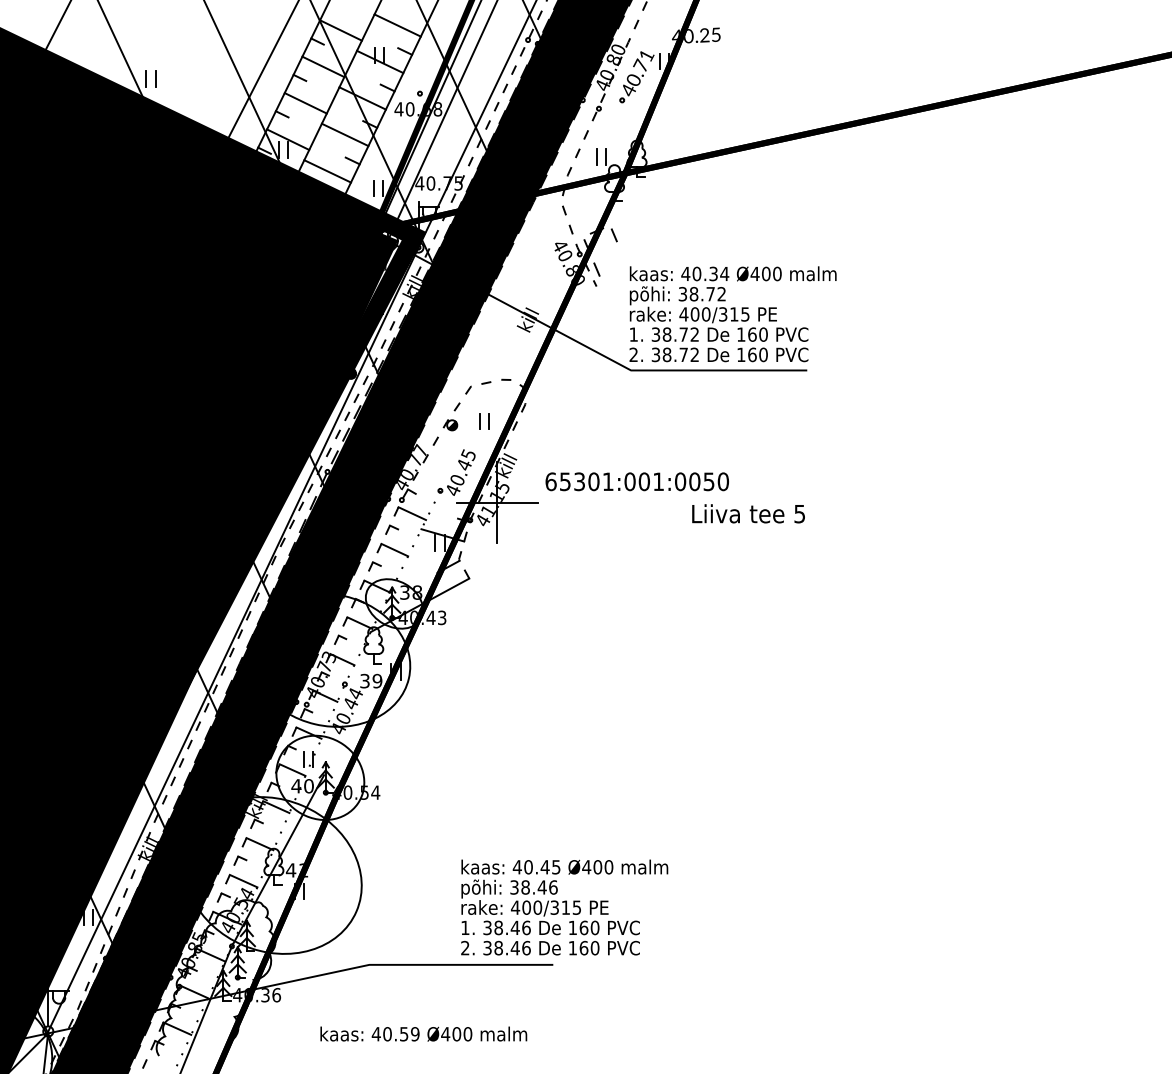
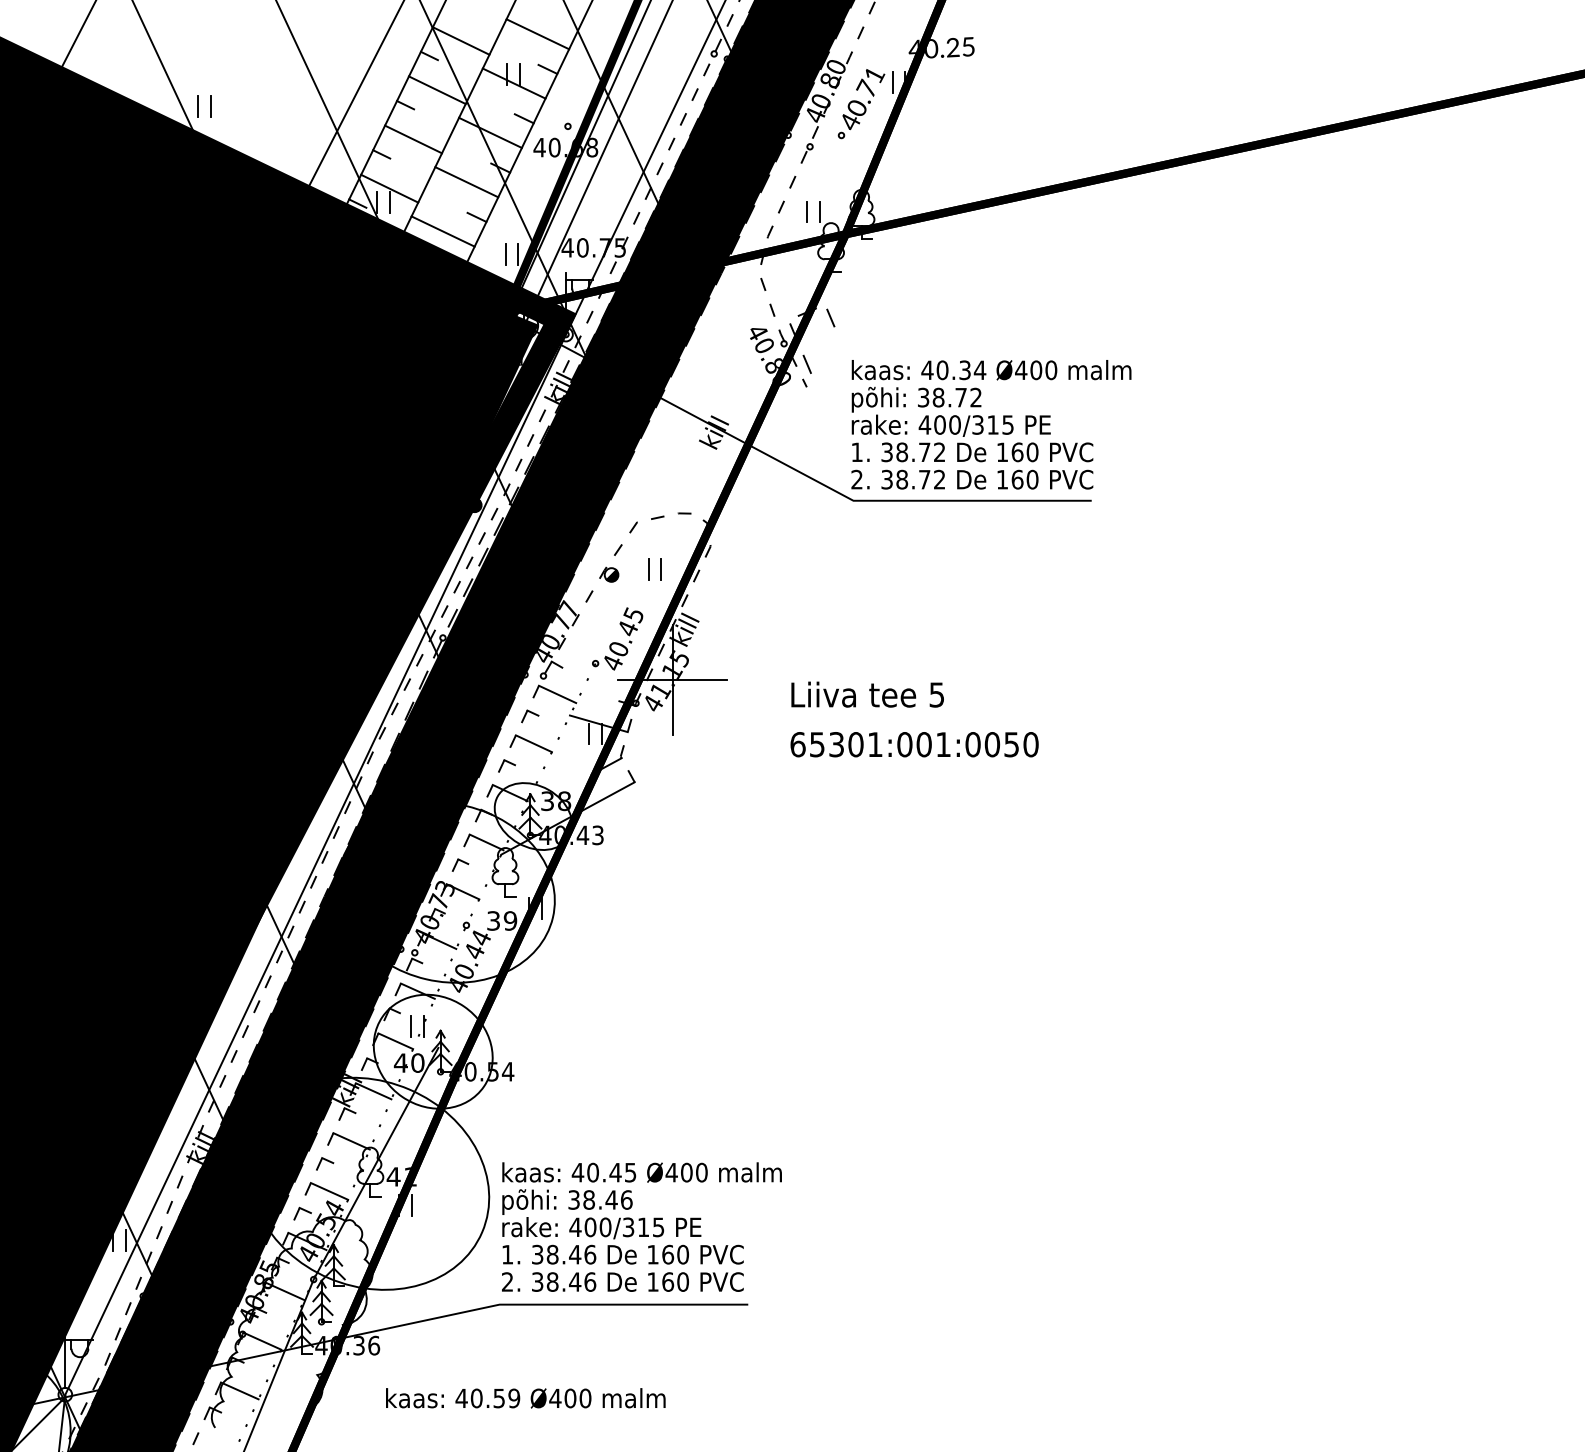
text: (636, 481) -> (913, 744), moved
text: (748, 513) -> (867, 694), moved
text: (564, 907) -> (641, 1227), moved
text: (423, 1033) -> (525, 1397), moved

